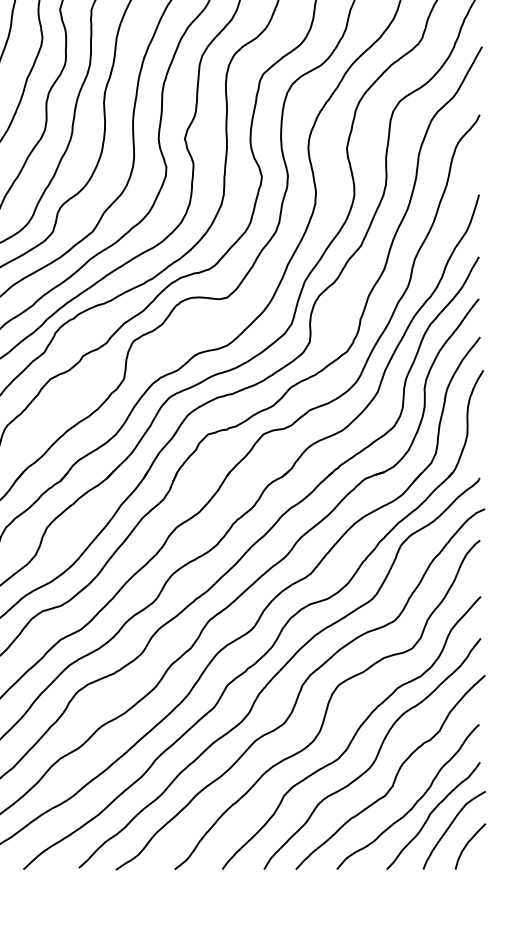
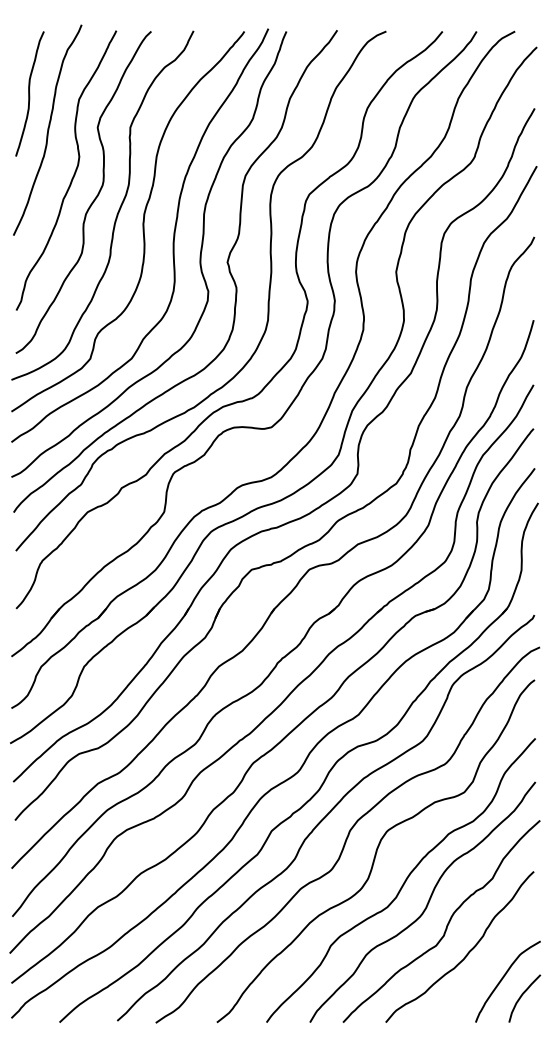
curve: (431, 813) -> (484, 964), removed

